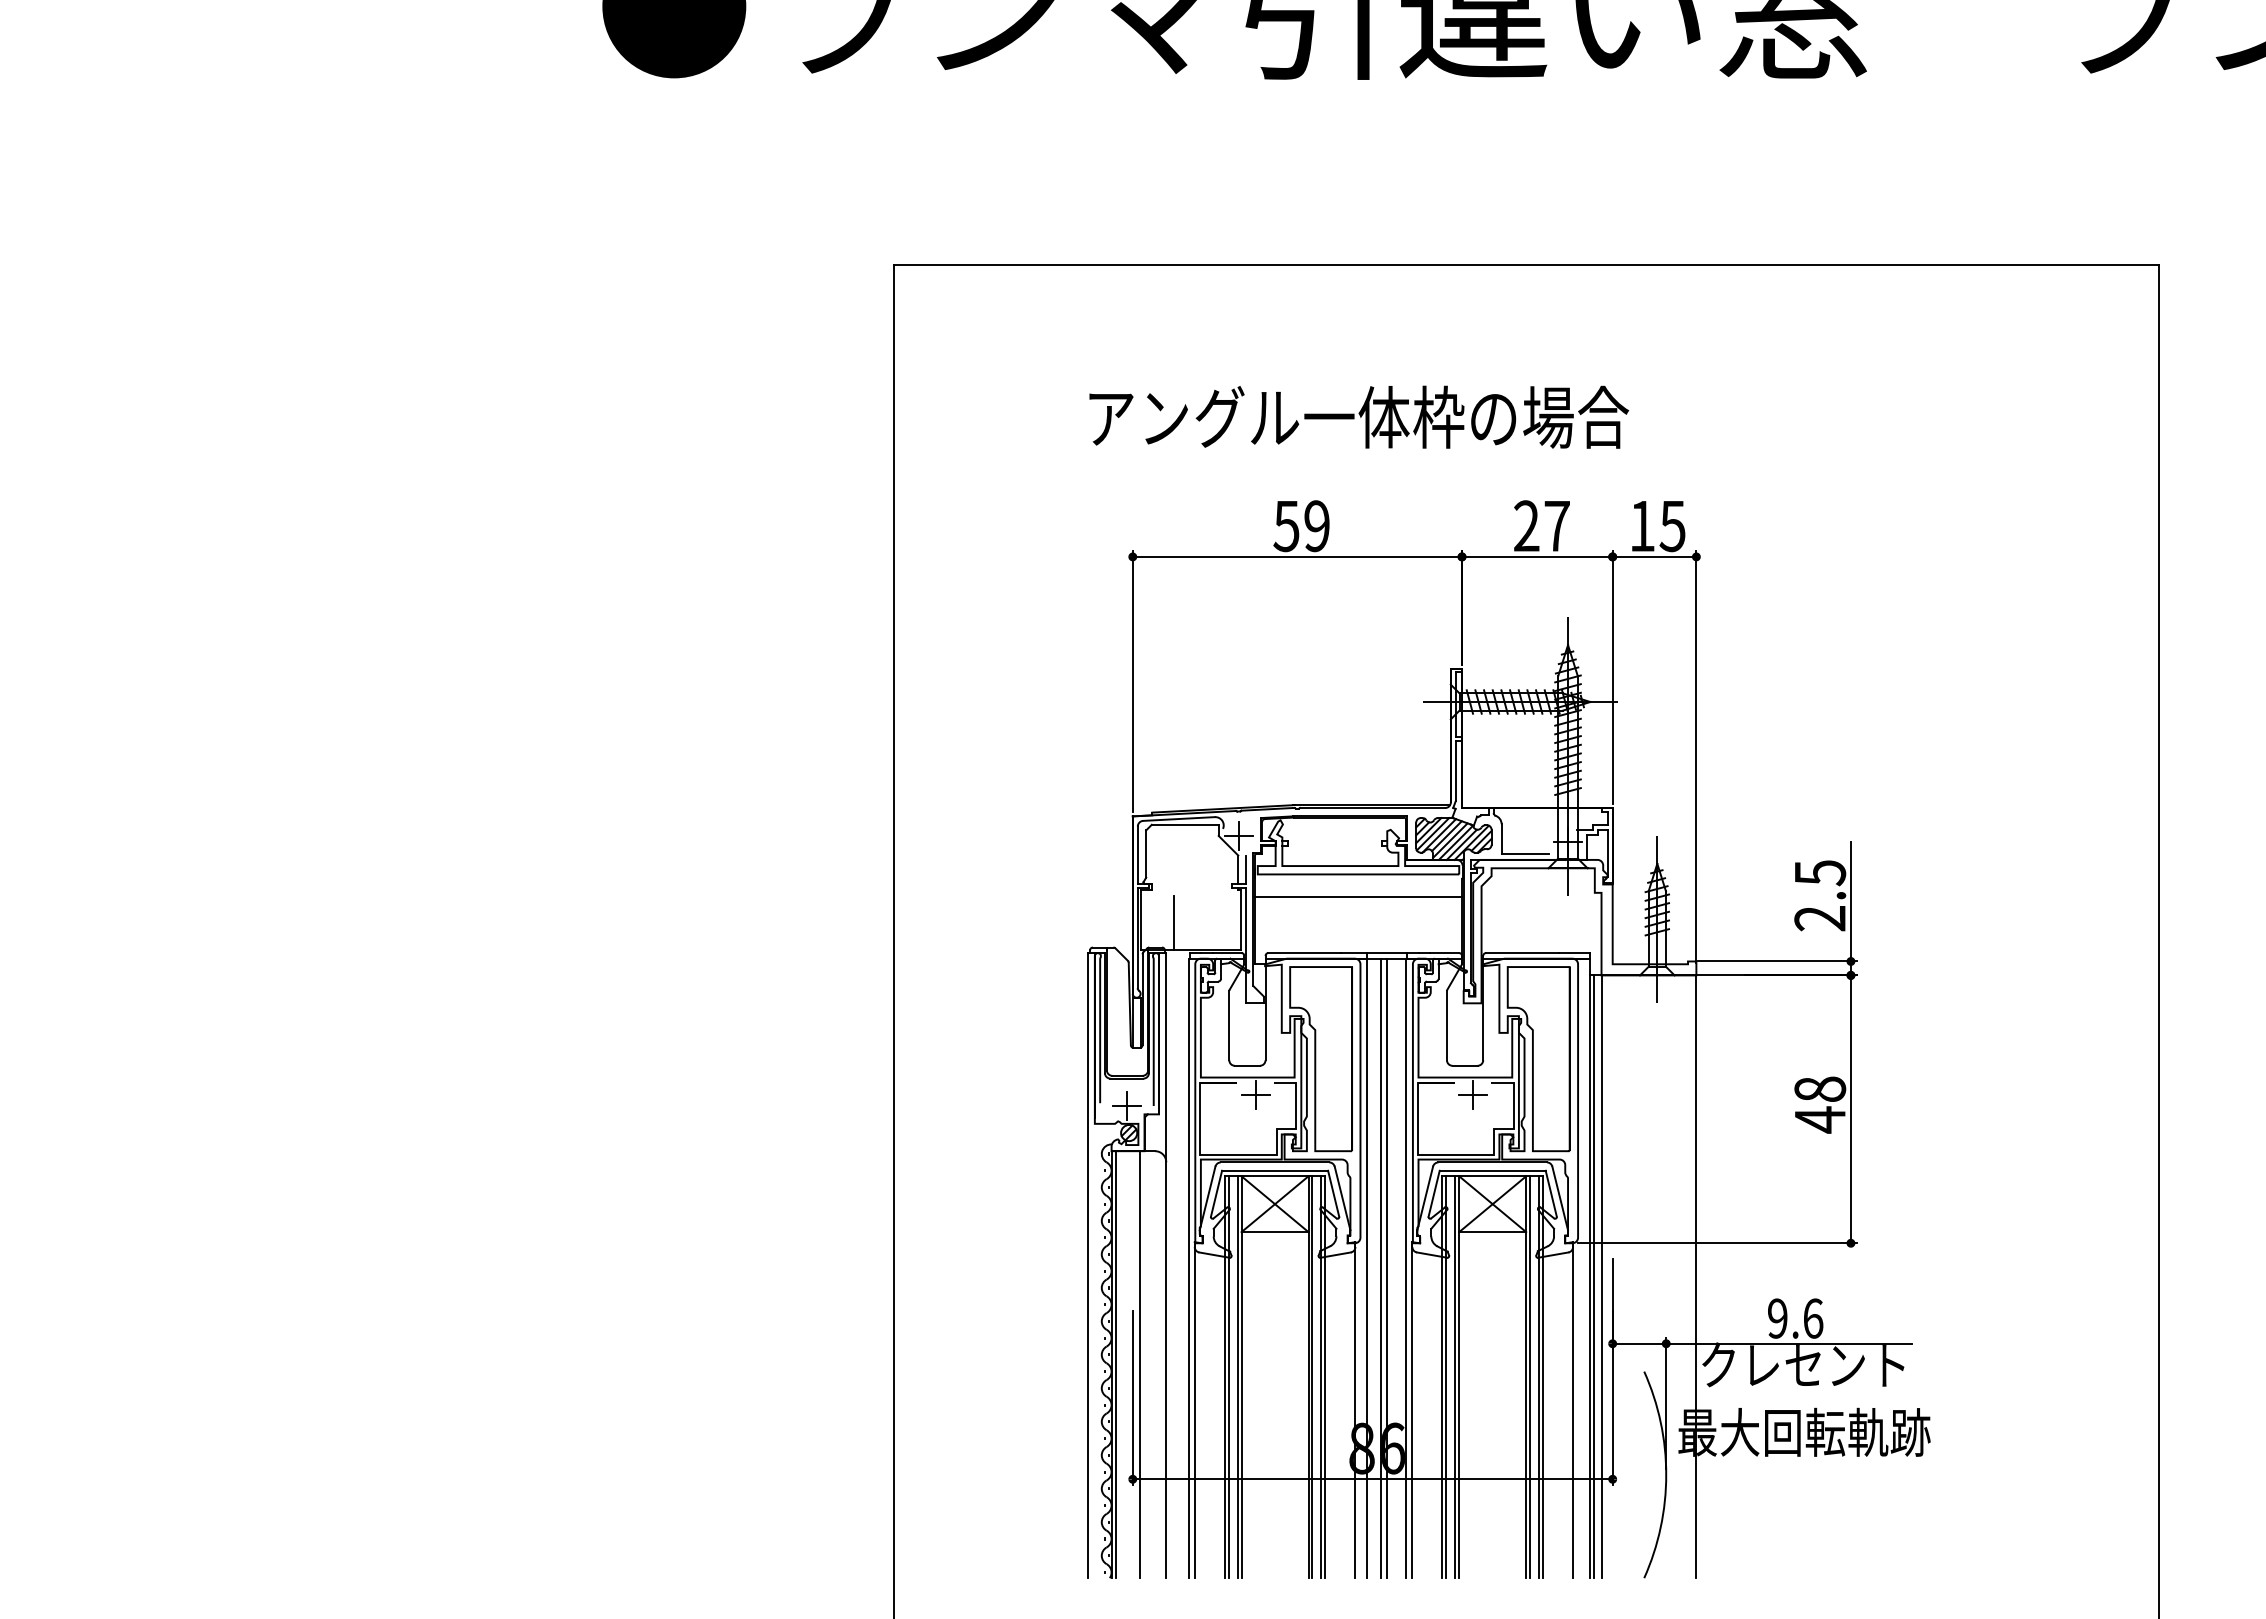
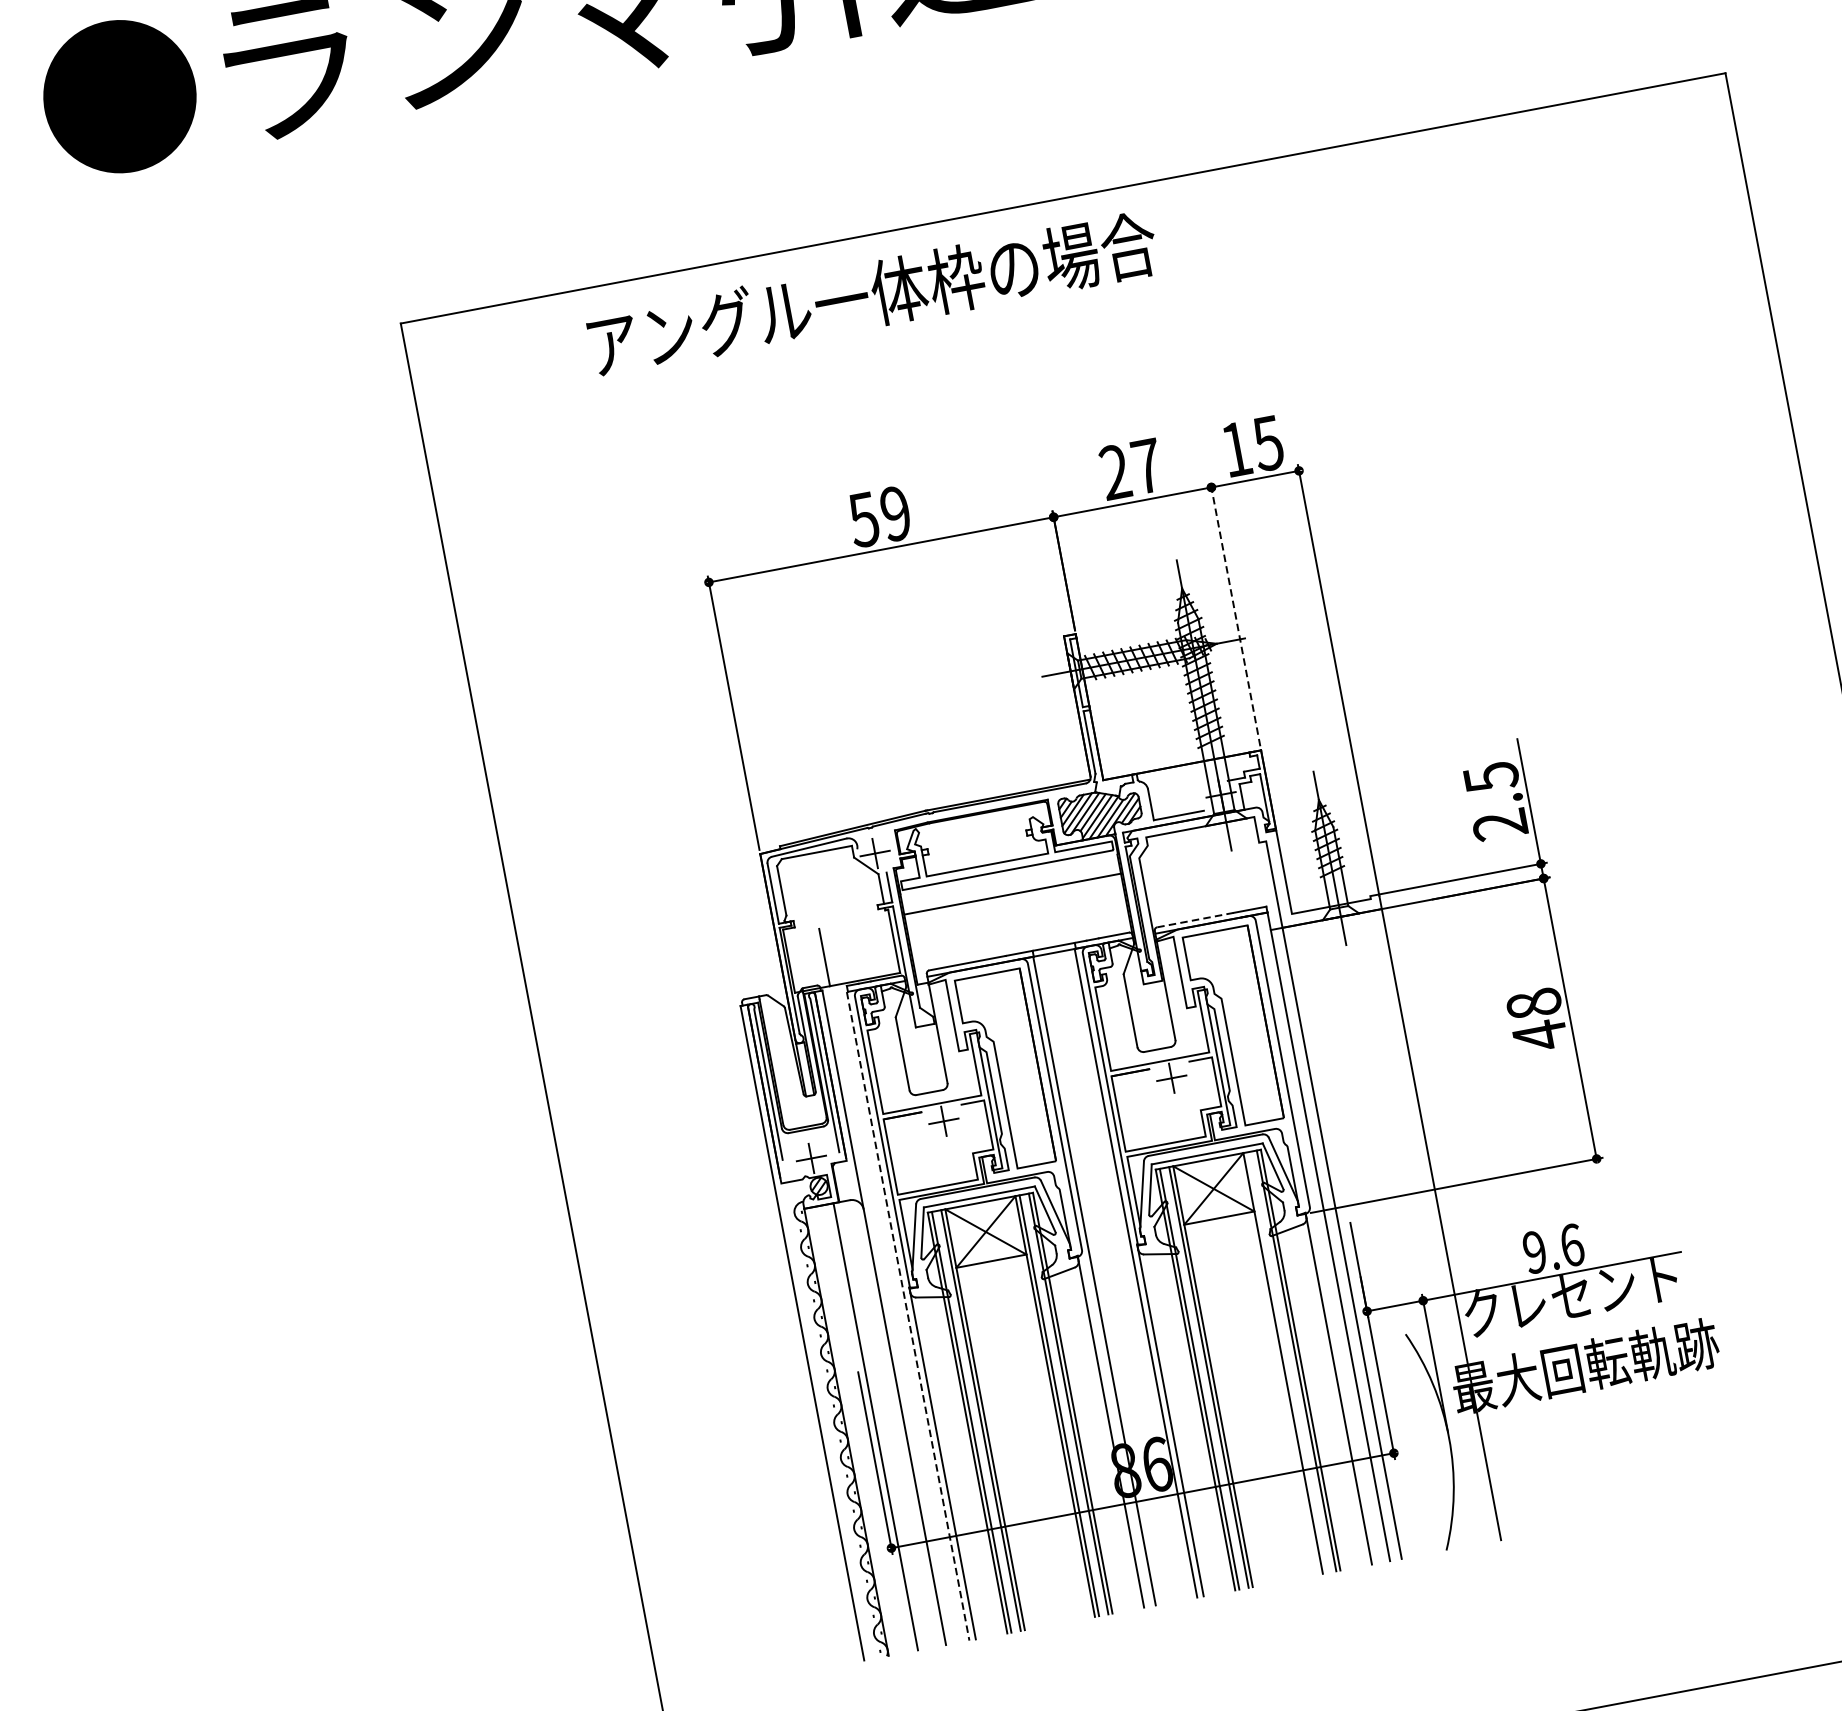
text: (1359, 416) -> (873, 293), moved
line: (1612, 677) -> (1235, 613), solid -> dashed
line: (1522, 953) -> (1195, 920), solid -> dashed
line: (1188, 1268) -> (908, 1316), solid -> dashed
line: (1381, 1268) -> (1110, 1278), removed
line: (1386, 1268) -> (1115, 1277), removed
line: (1593, 1276) -> (1333, 1244), removed
line: (1116, 1364) -> (851, 1431), removed
line: (1530, 1377) -> (1287, 1362), removed

